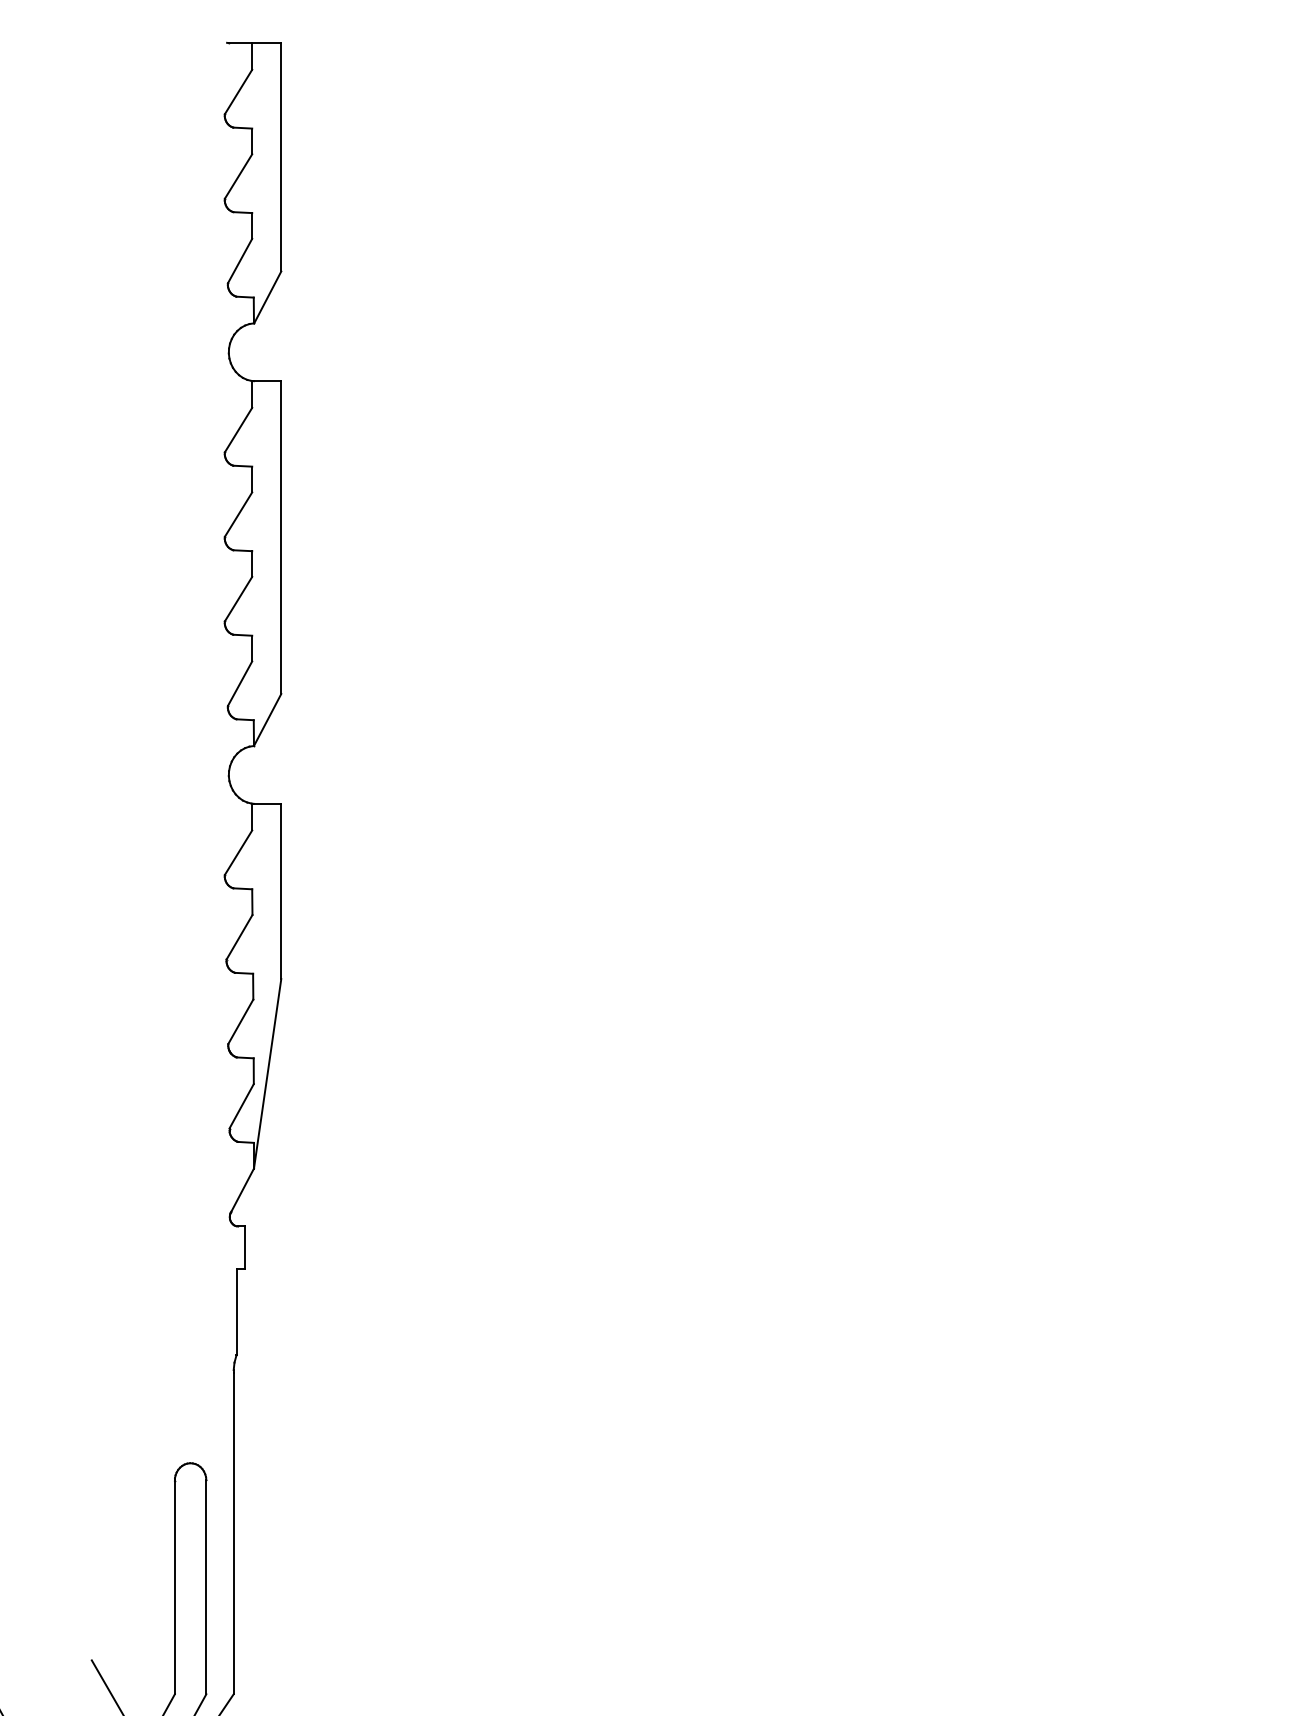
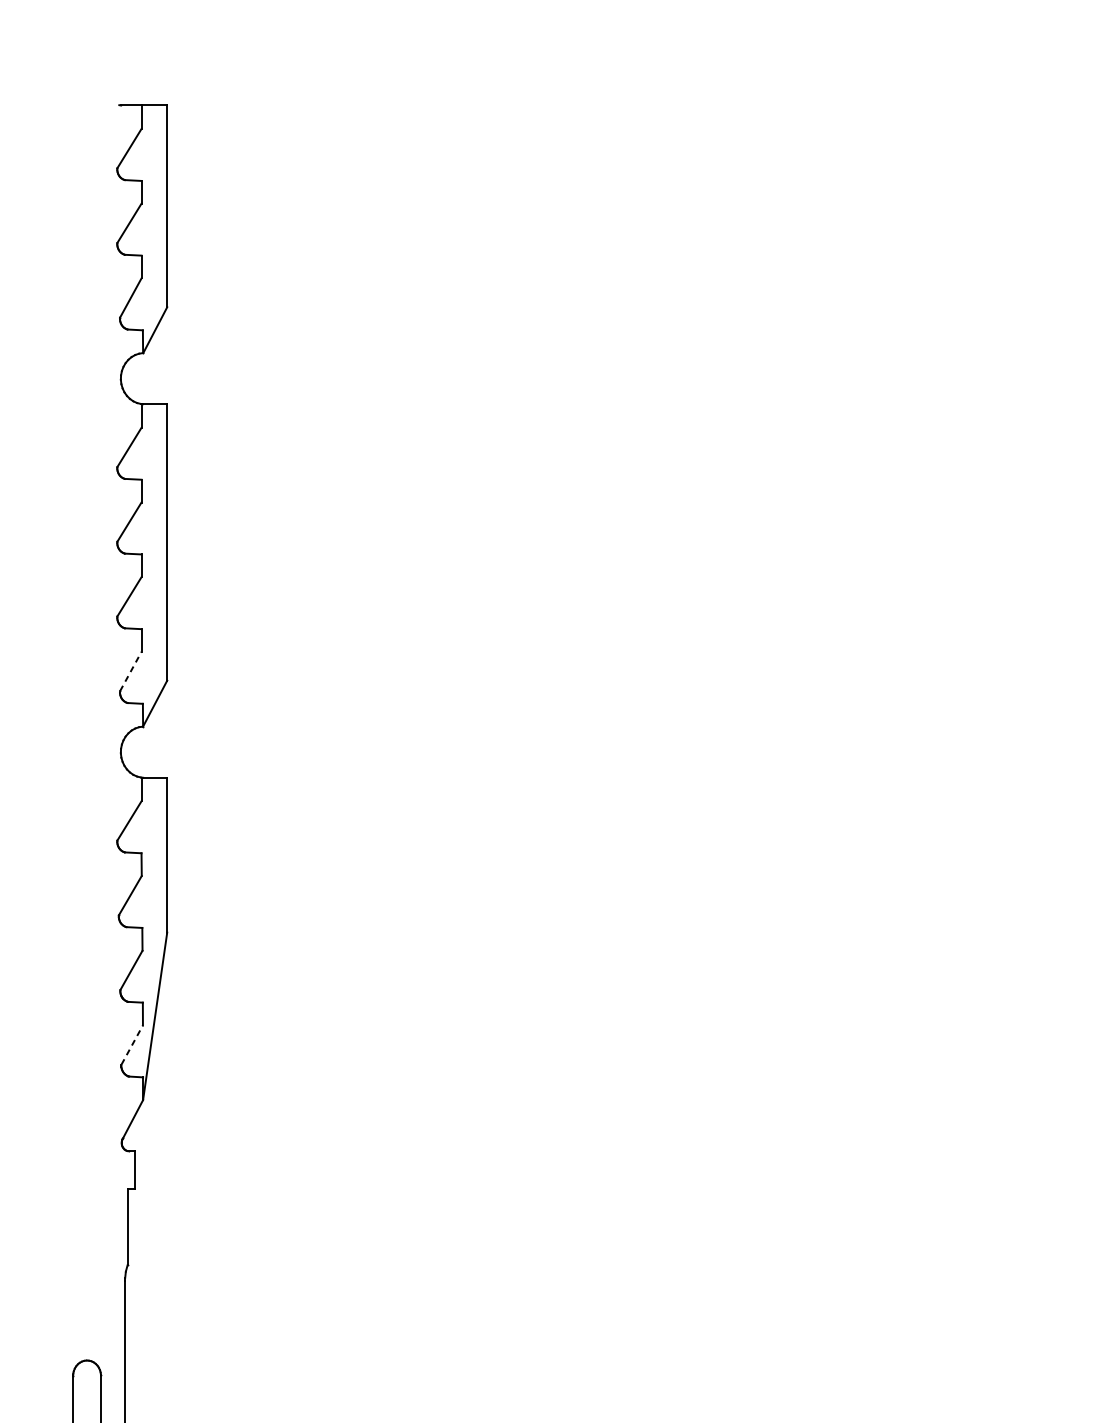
line: (240, 683) -> (131, 671), solid -> dashed
line: (241, 1105) -> (132, 1044), solid -> dashed

